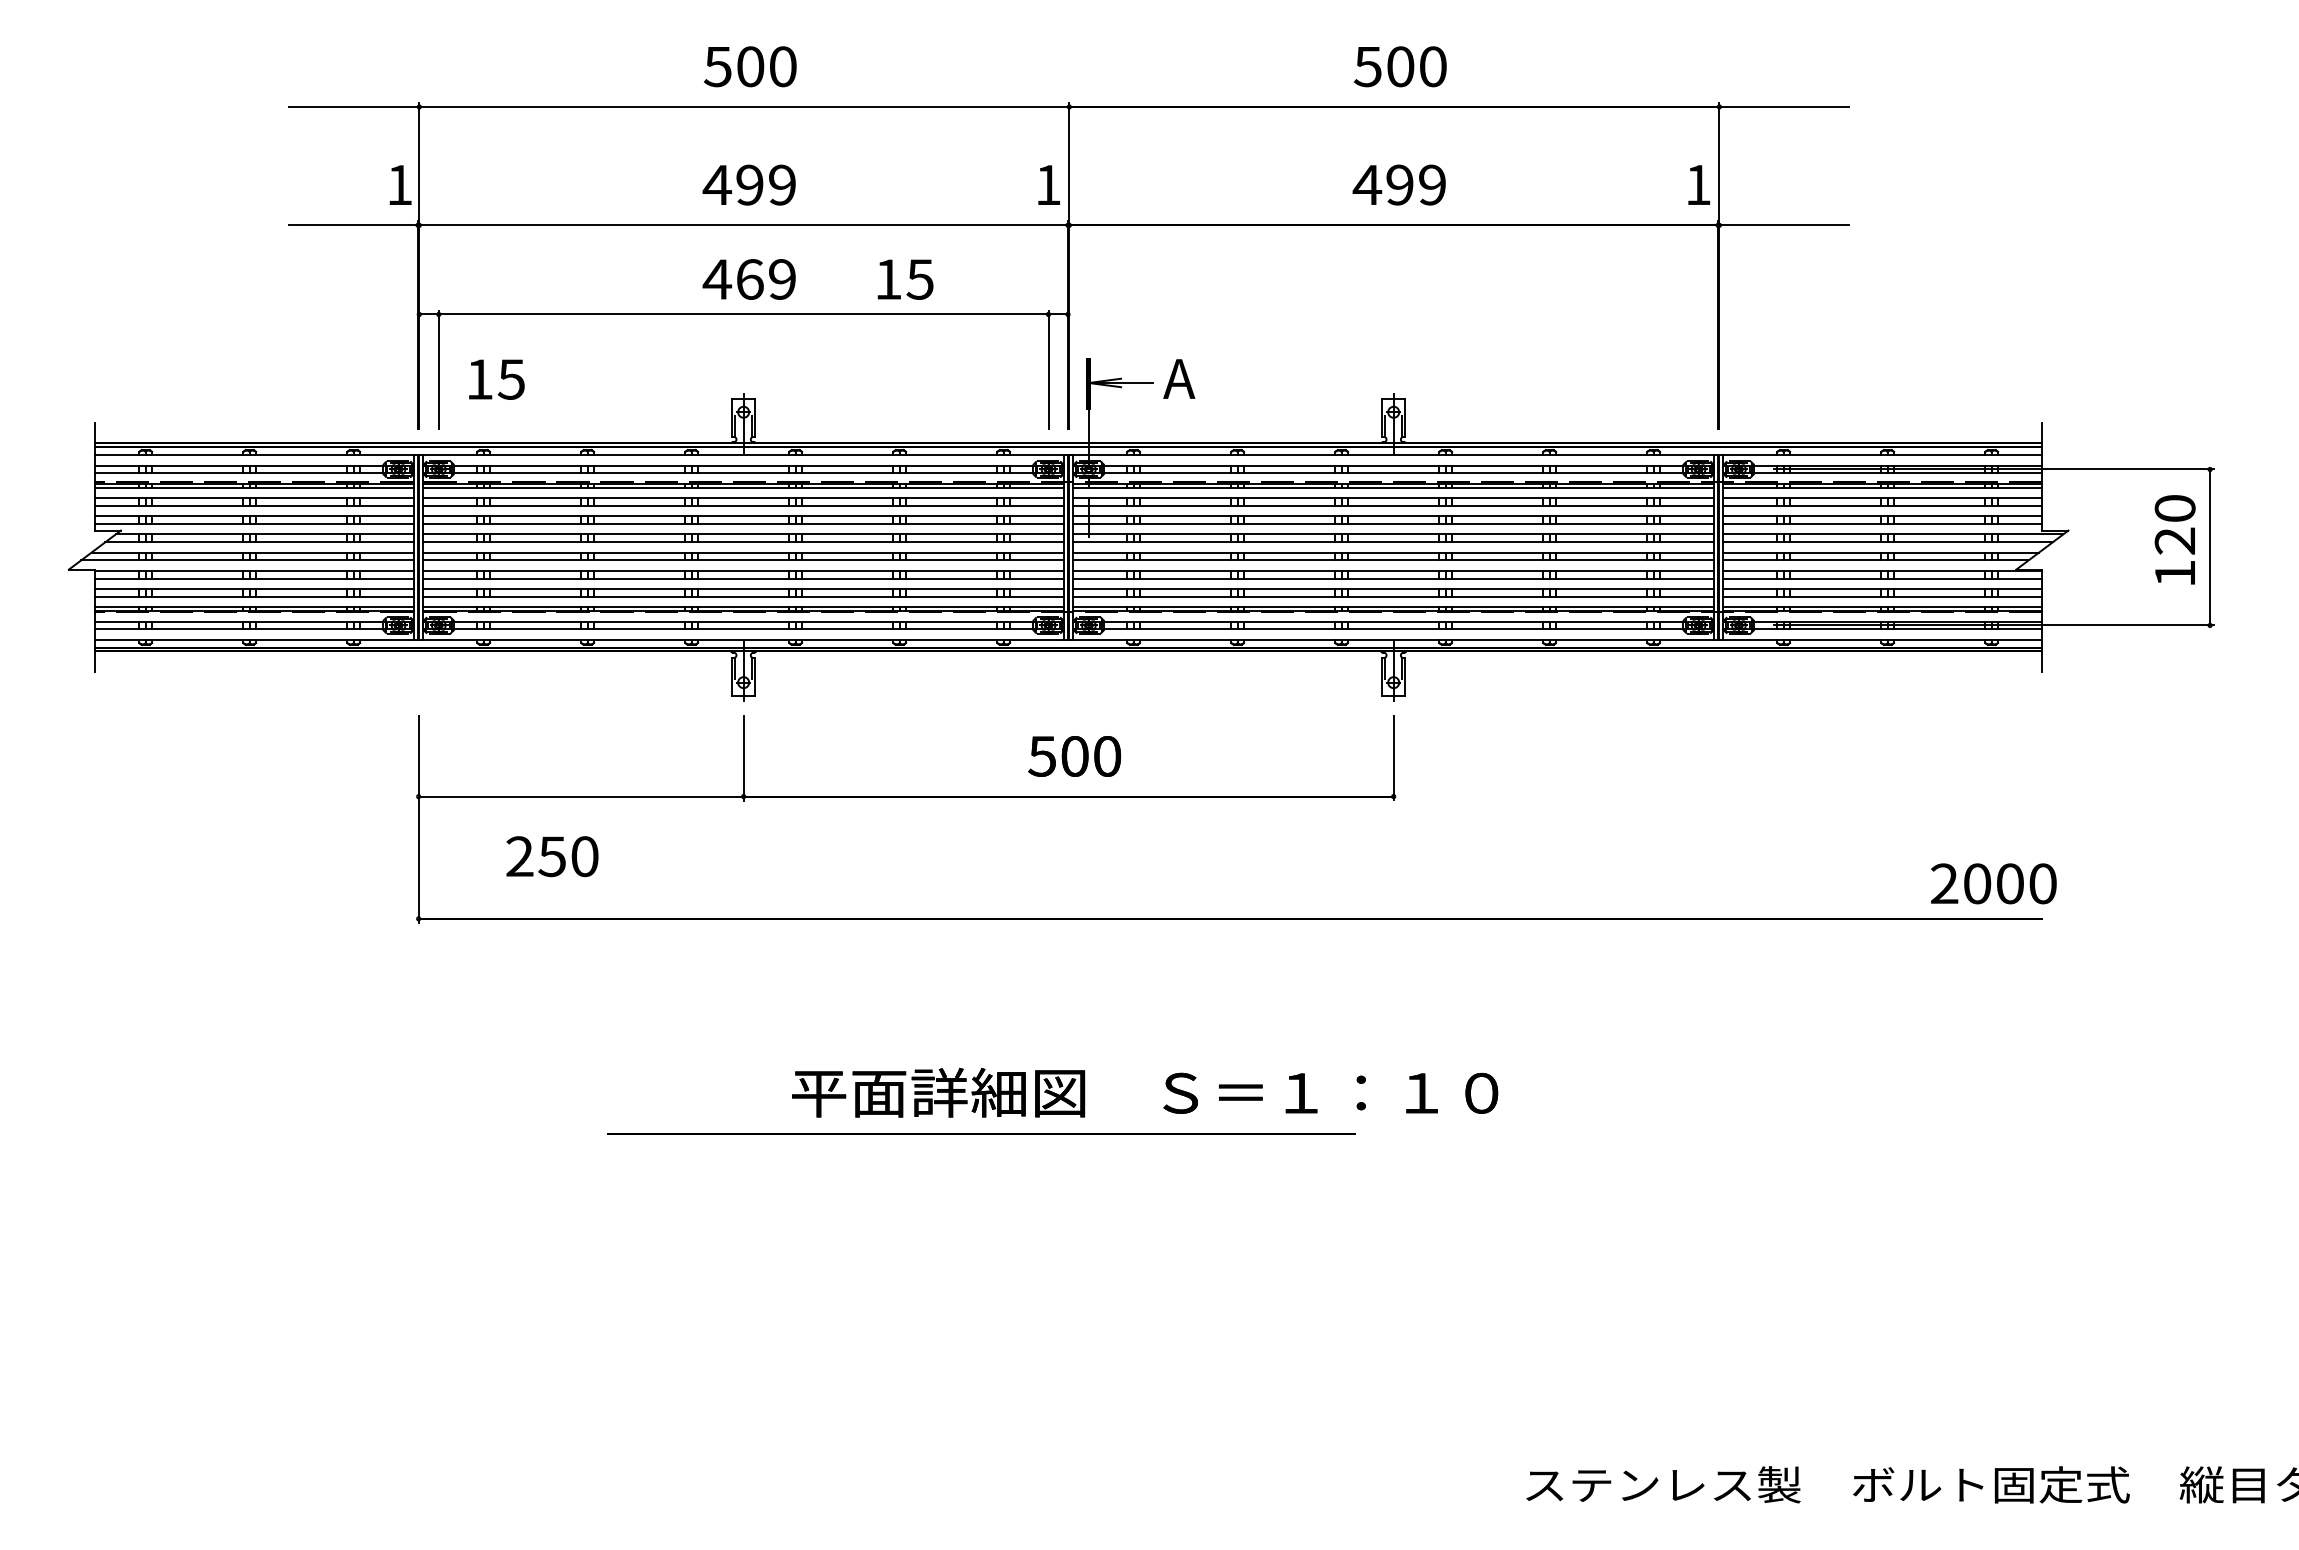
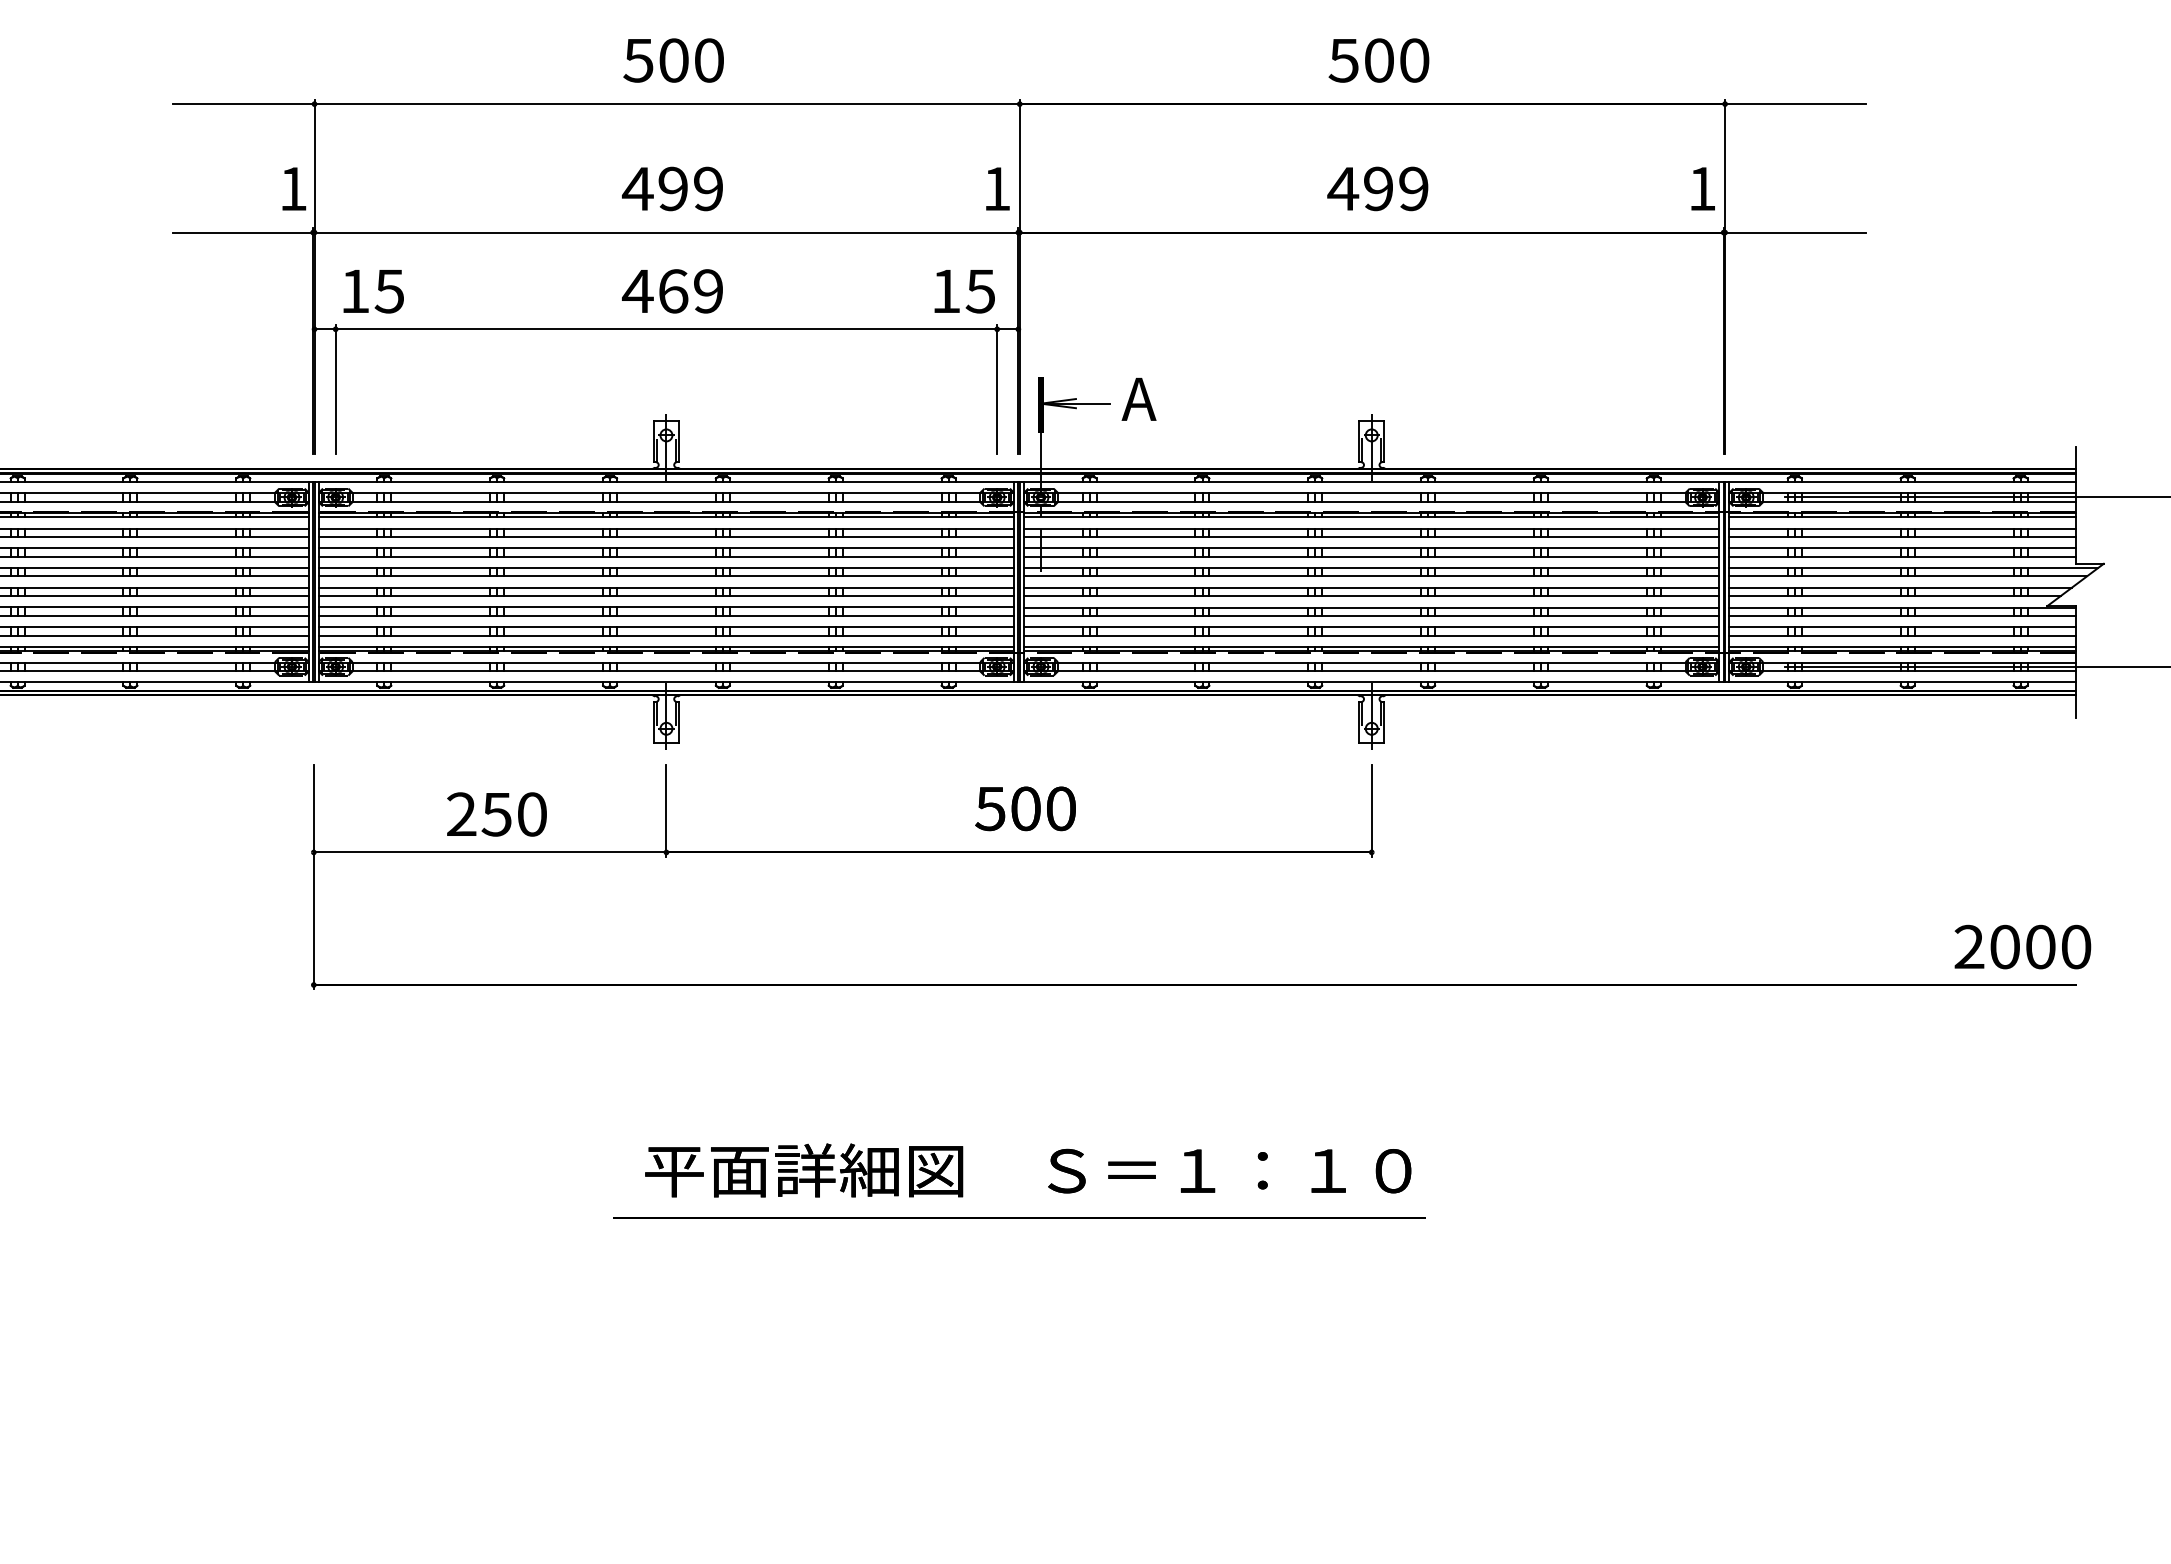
text: (905, 279) -> (964, 291), moved
text: (496, 379) -> (373, 291), moved
text: (552, 856) -> (497, 814), moved
text: (1145, 1092) -> (1028, 1170), moved
line: (981, 1133) -> (1018, 1217), moved

